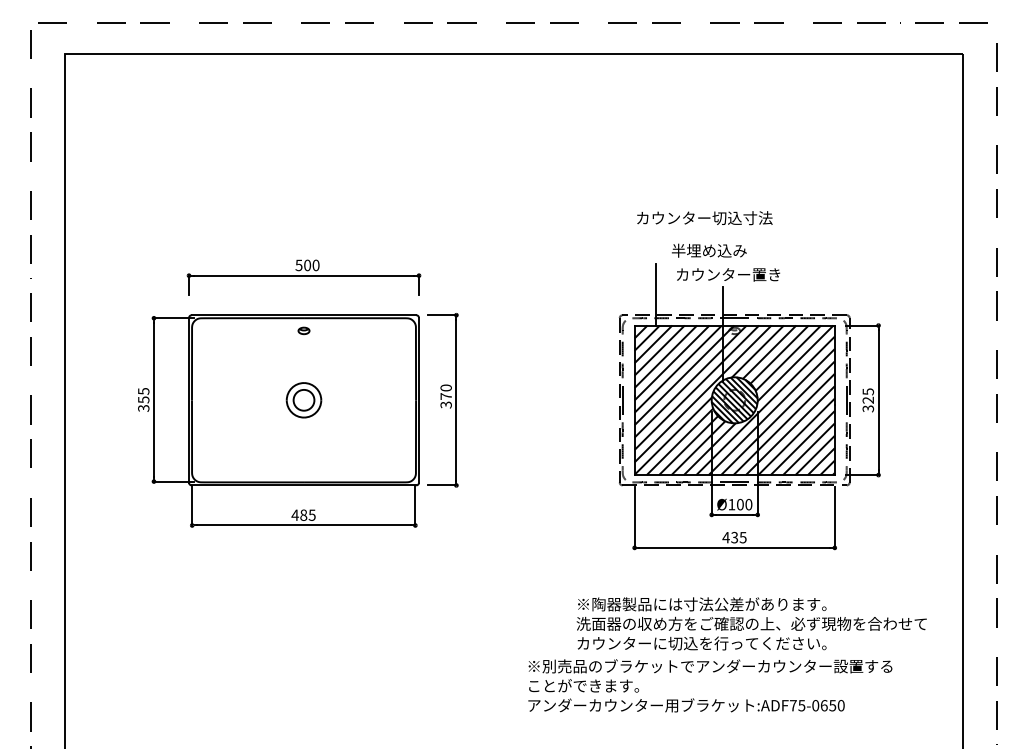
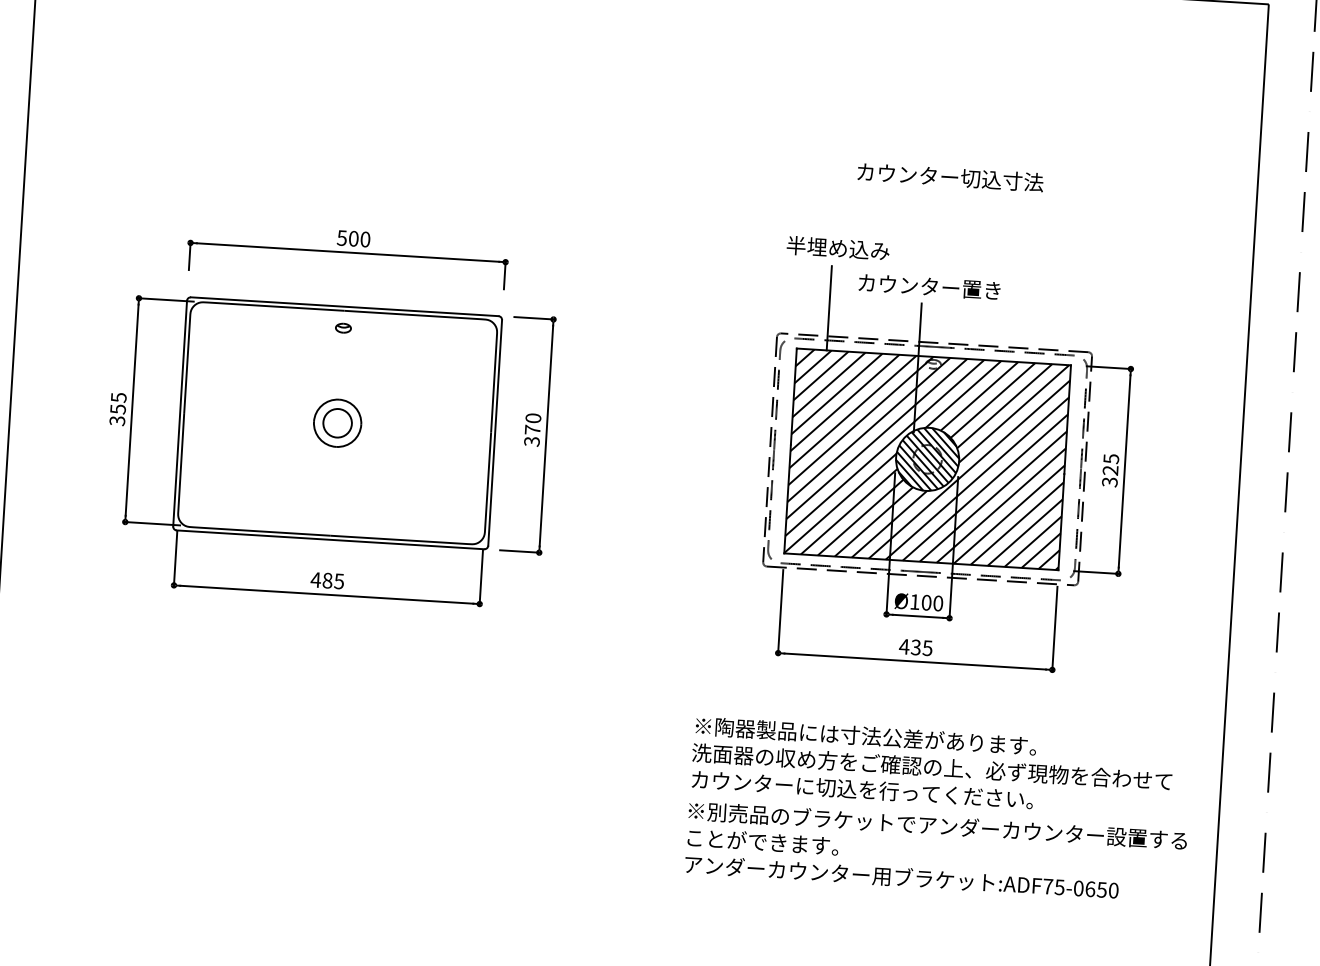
text: (704, 218) -> (950, 177), moved
text: (709, 250) -> (838, 247), moved
text: (710, 685) -> (936, 852), moved

